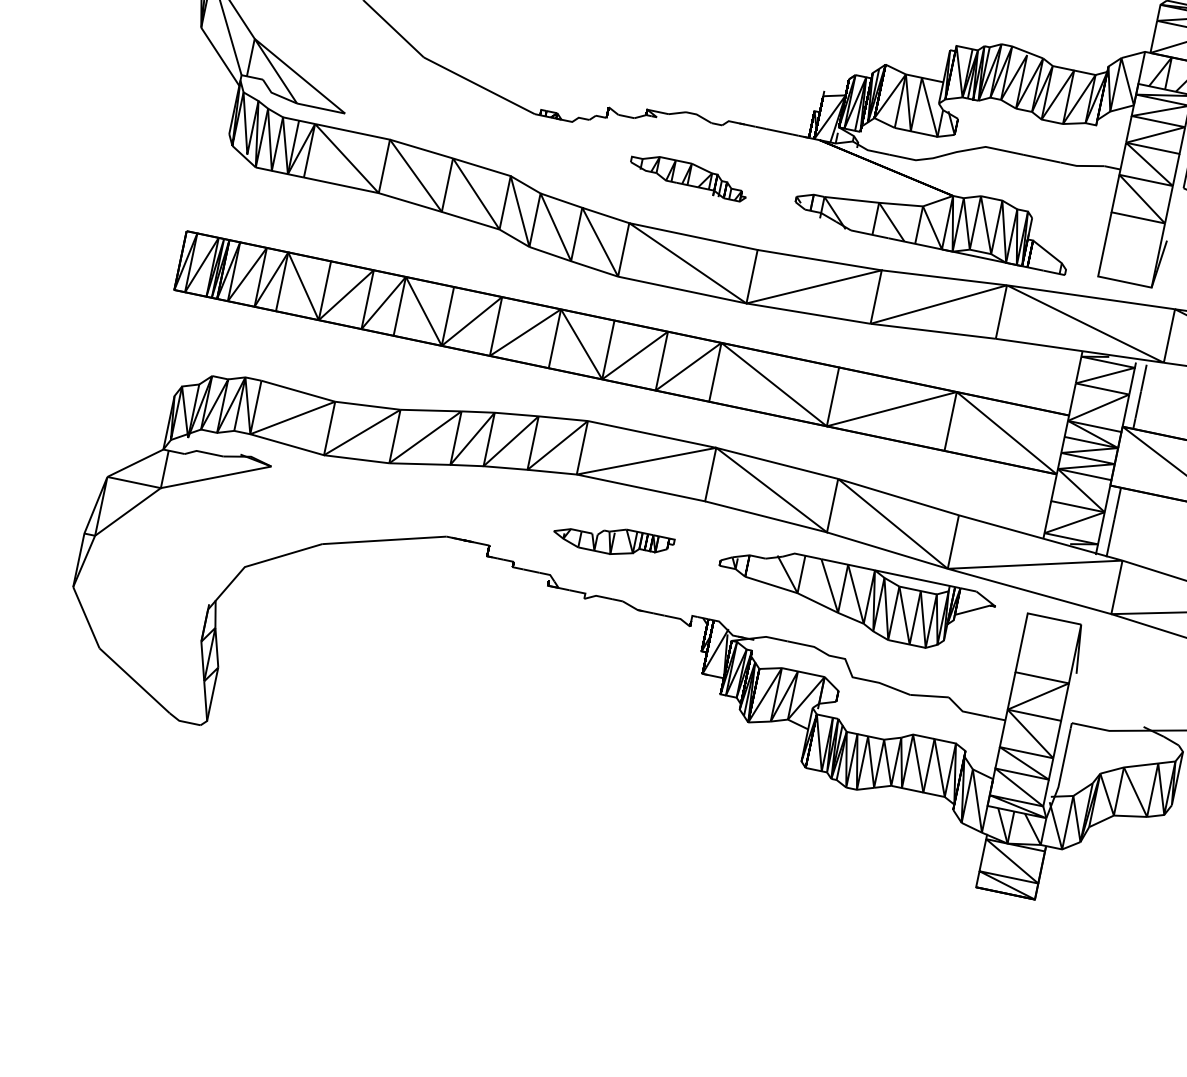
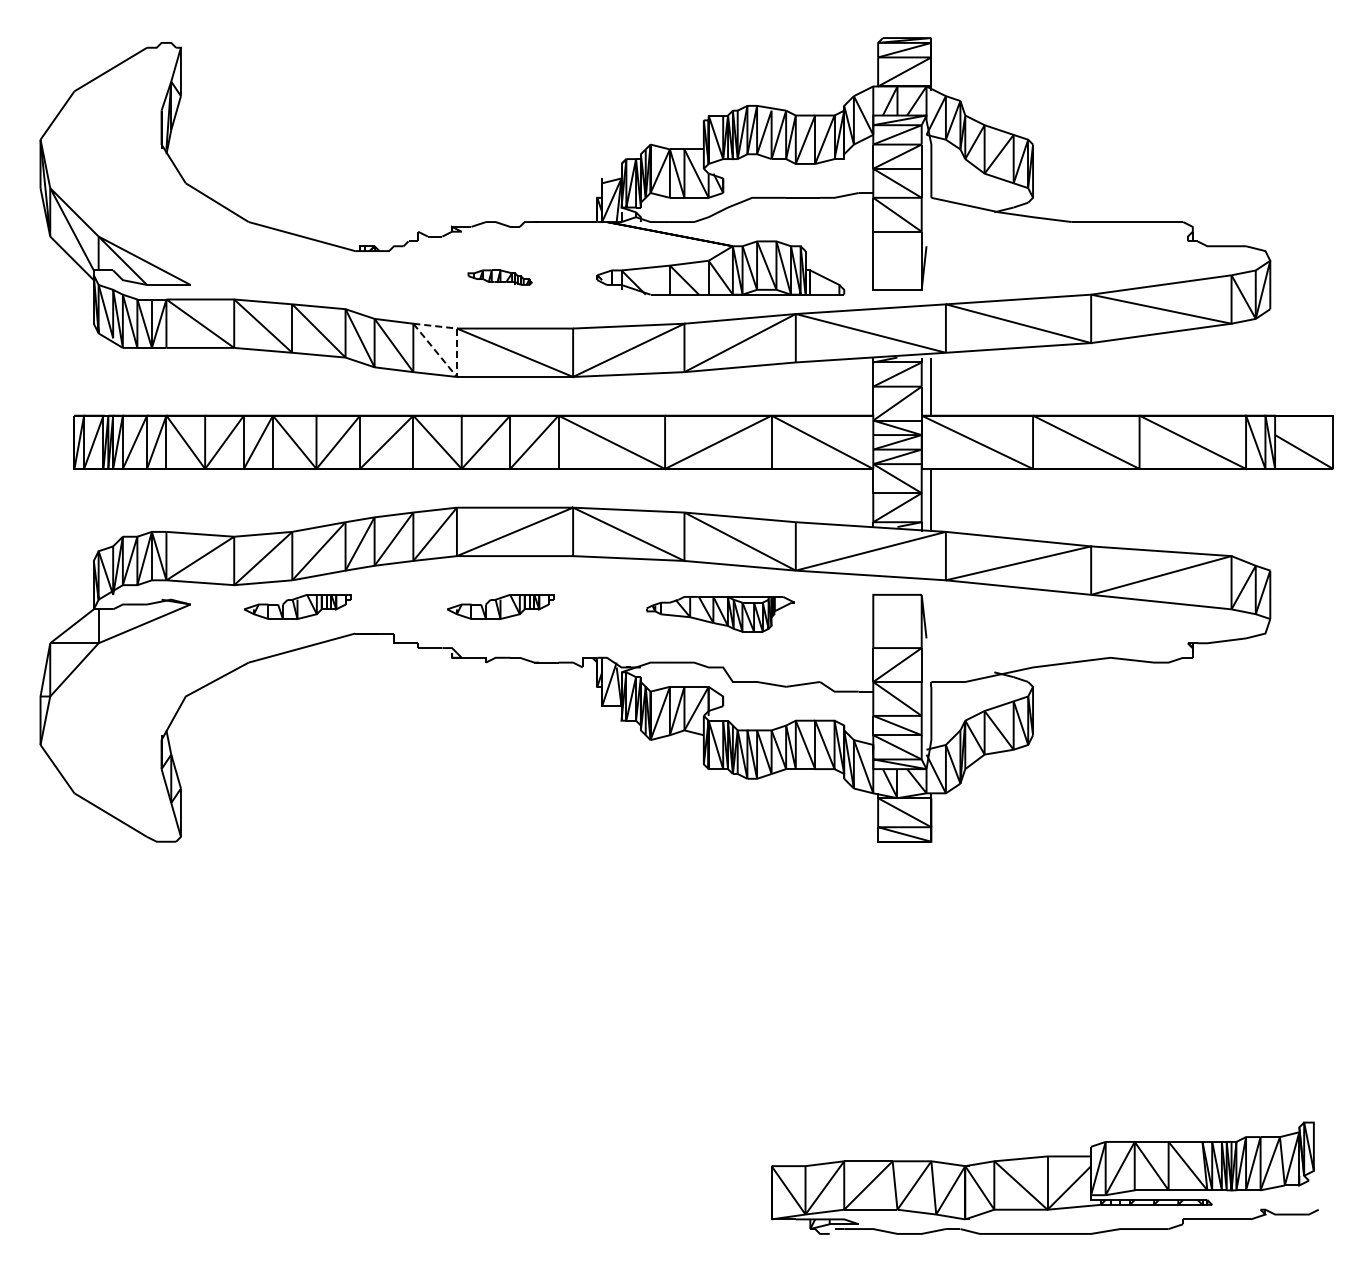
part: (689, 176) -> (500, 277), size x0.6
line: (620, 263) -> (456, 365), solid -> dashed
part: (389, 493) -> (297, 606), added
part: (854, 599) -> (720, 614), size x0.6

